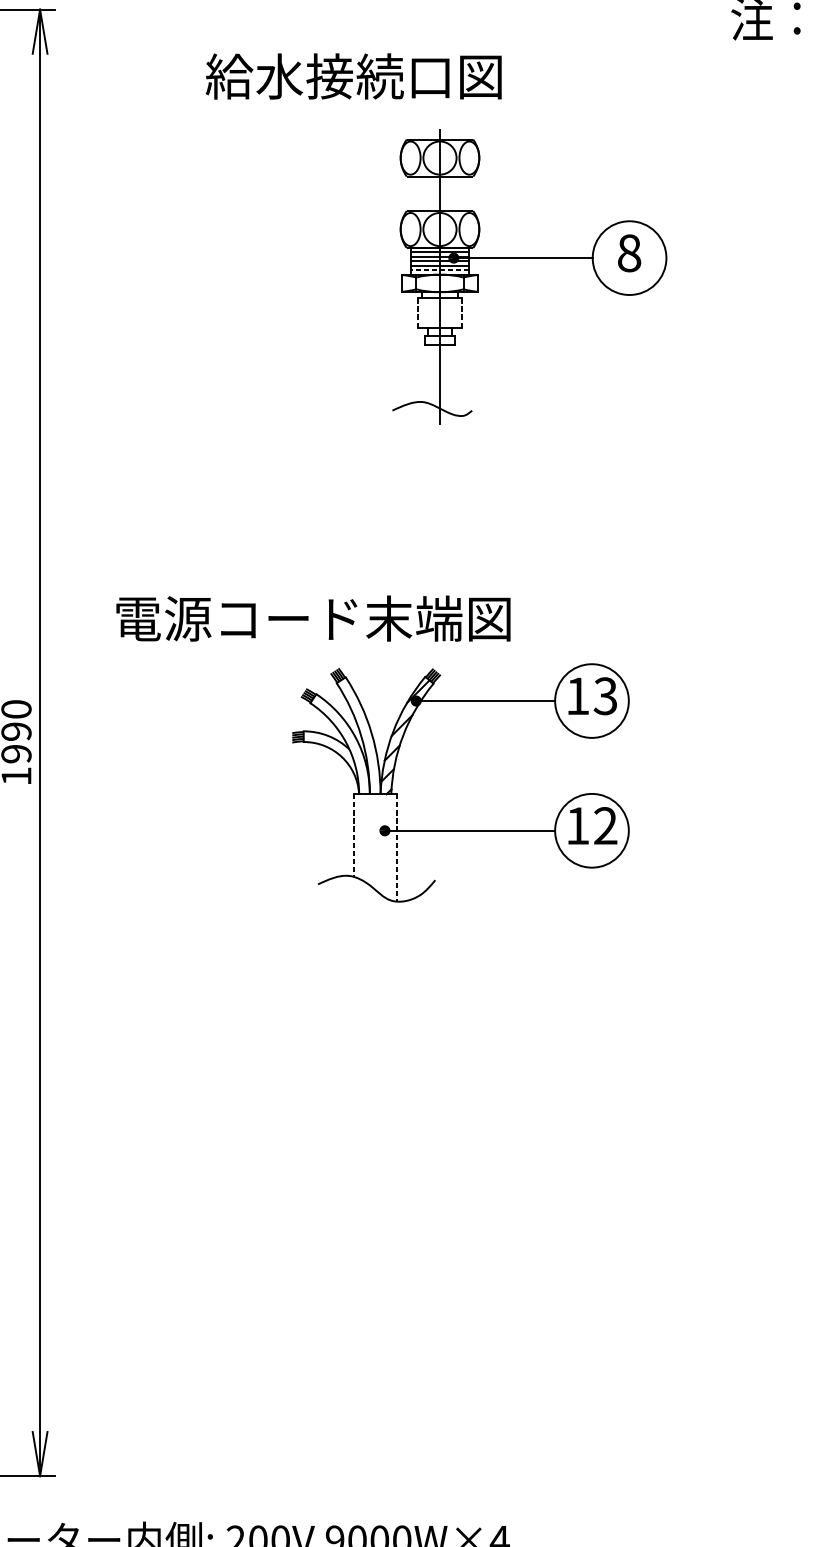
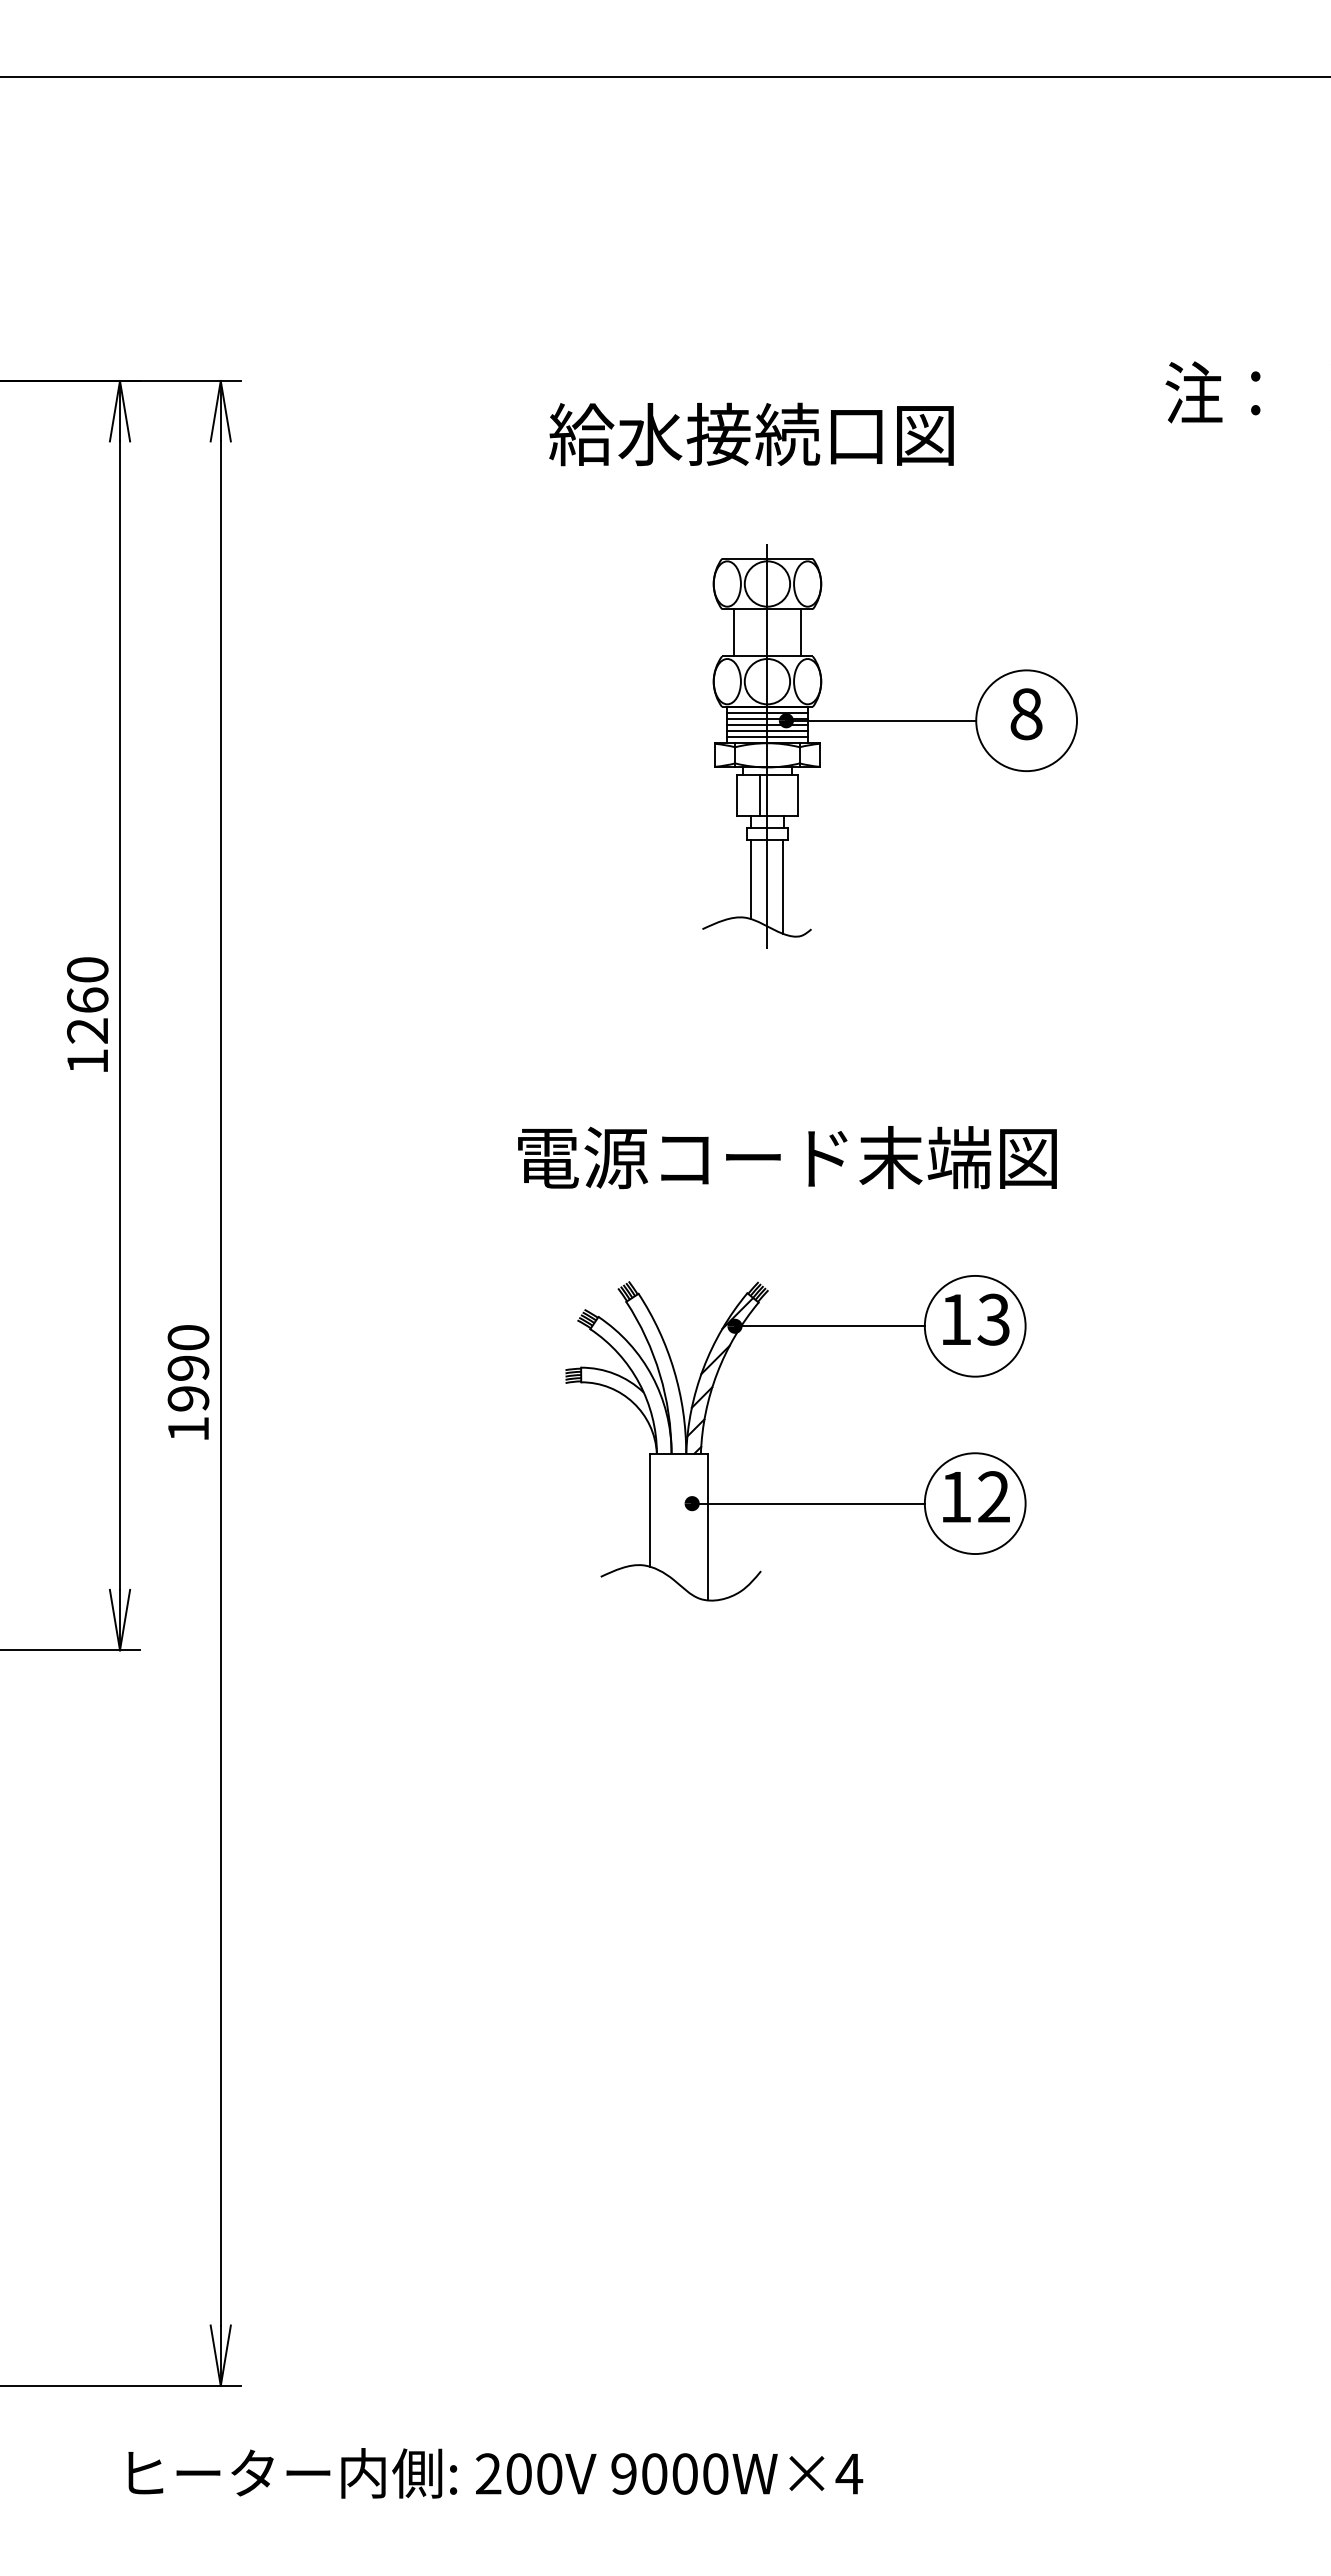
text: (353, 76) -> (751, 434), moved
line: (415, 193) -> (733, 632), added
line: (464, 193) -> (801, 632), added
line: (439, 270) -> (766, 737), dashed -> solid
line: (418, 312) -> (737, 795), dashed -> solid
line: (434, 312) -> (759, 795), added
line: (461, 312) -> (797, 795), dashed -> solid
line: (428, 373) -> (751, 878), added
line: (451, 379) -> (783, 886), added
text: (313, 618) -> (787, 1157), moved
line: (353, 835) -> (649, 1510), dashed -> solid
line: (396, 848) -> (708, 1527), dashed -> solid

